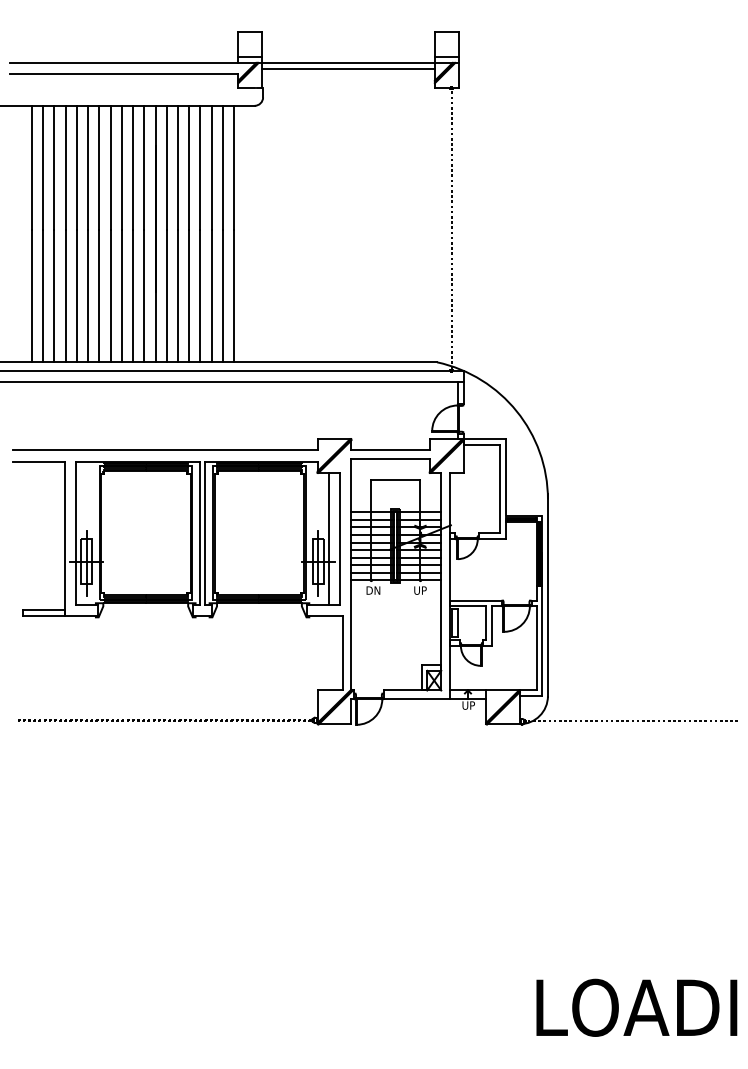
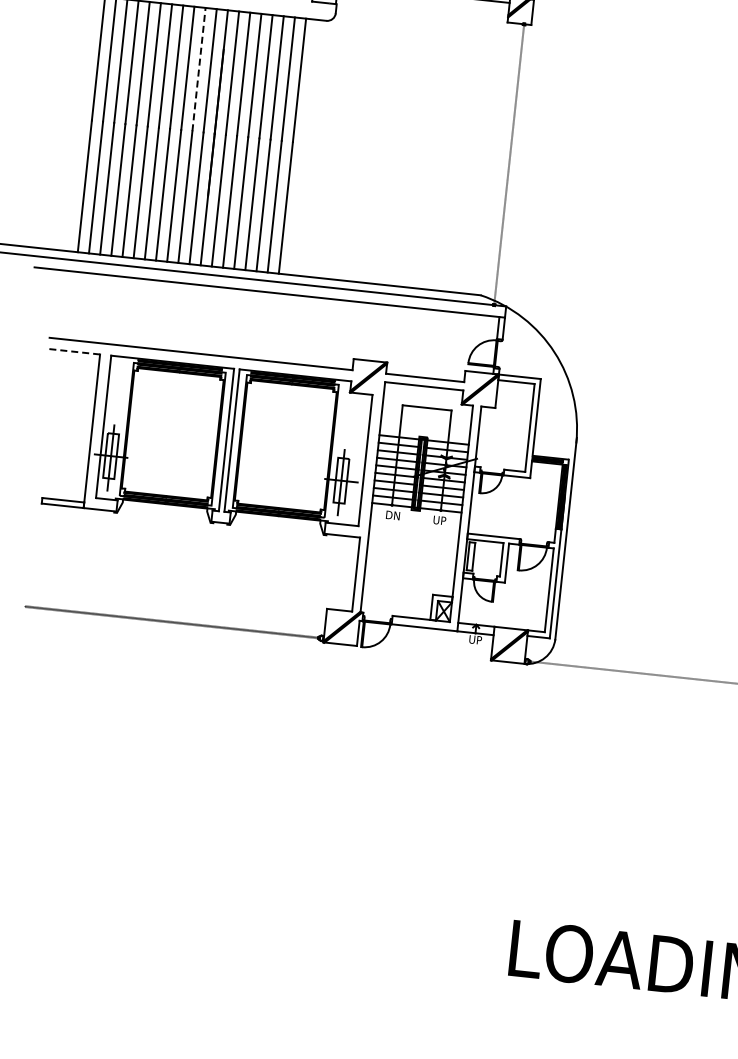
line: (133, 167) -> (199, 69), solid -> dashed
line: (39, 461) -> (74, 351), solid -> dashed
line: (328, 538) -> (353, 458), removed

